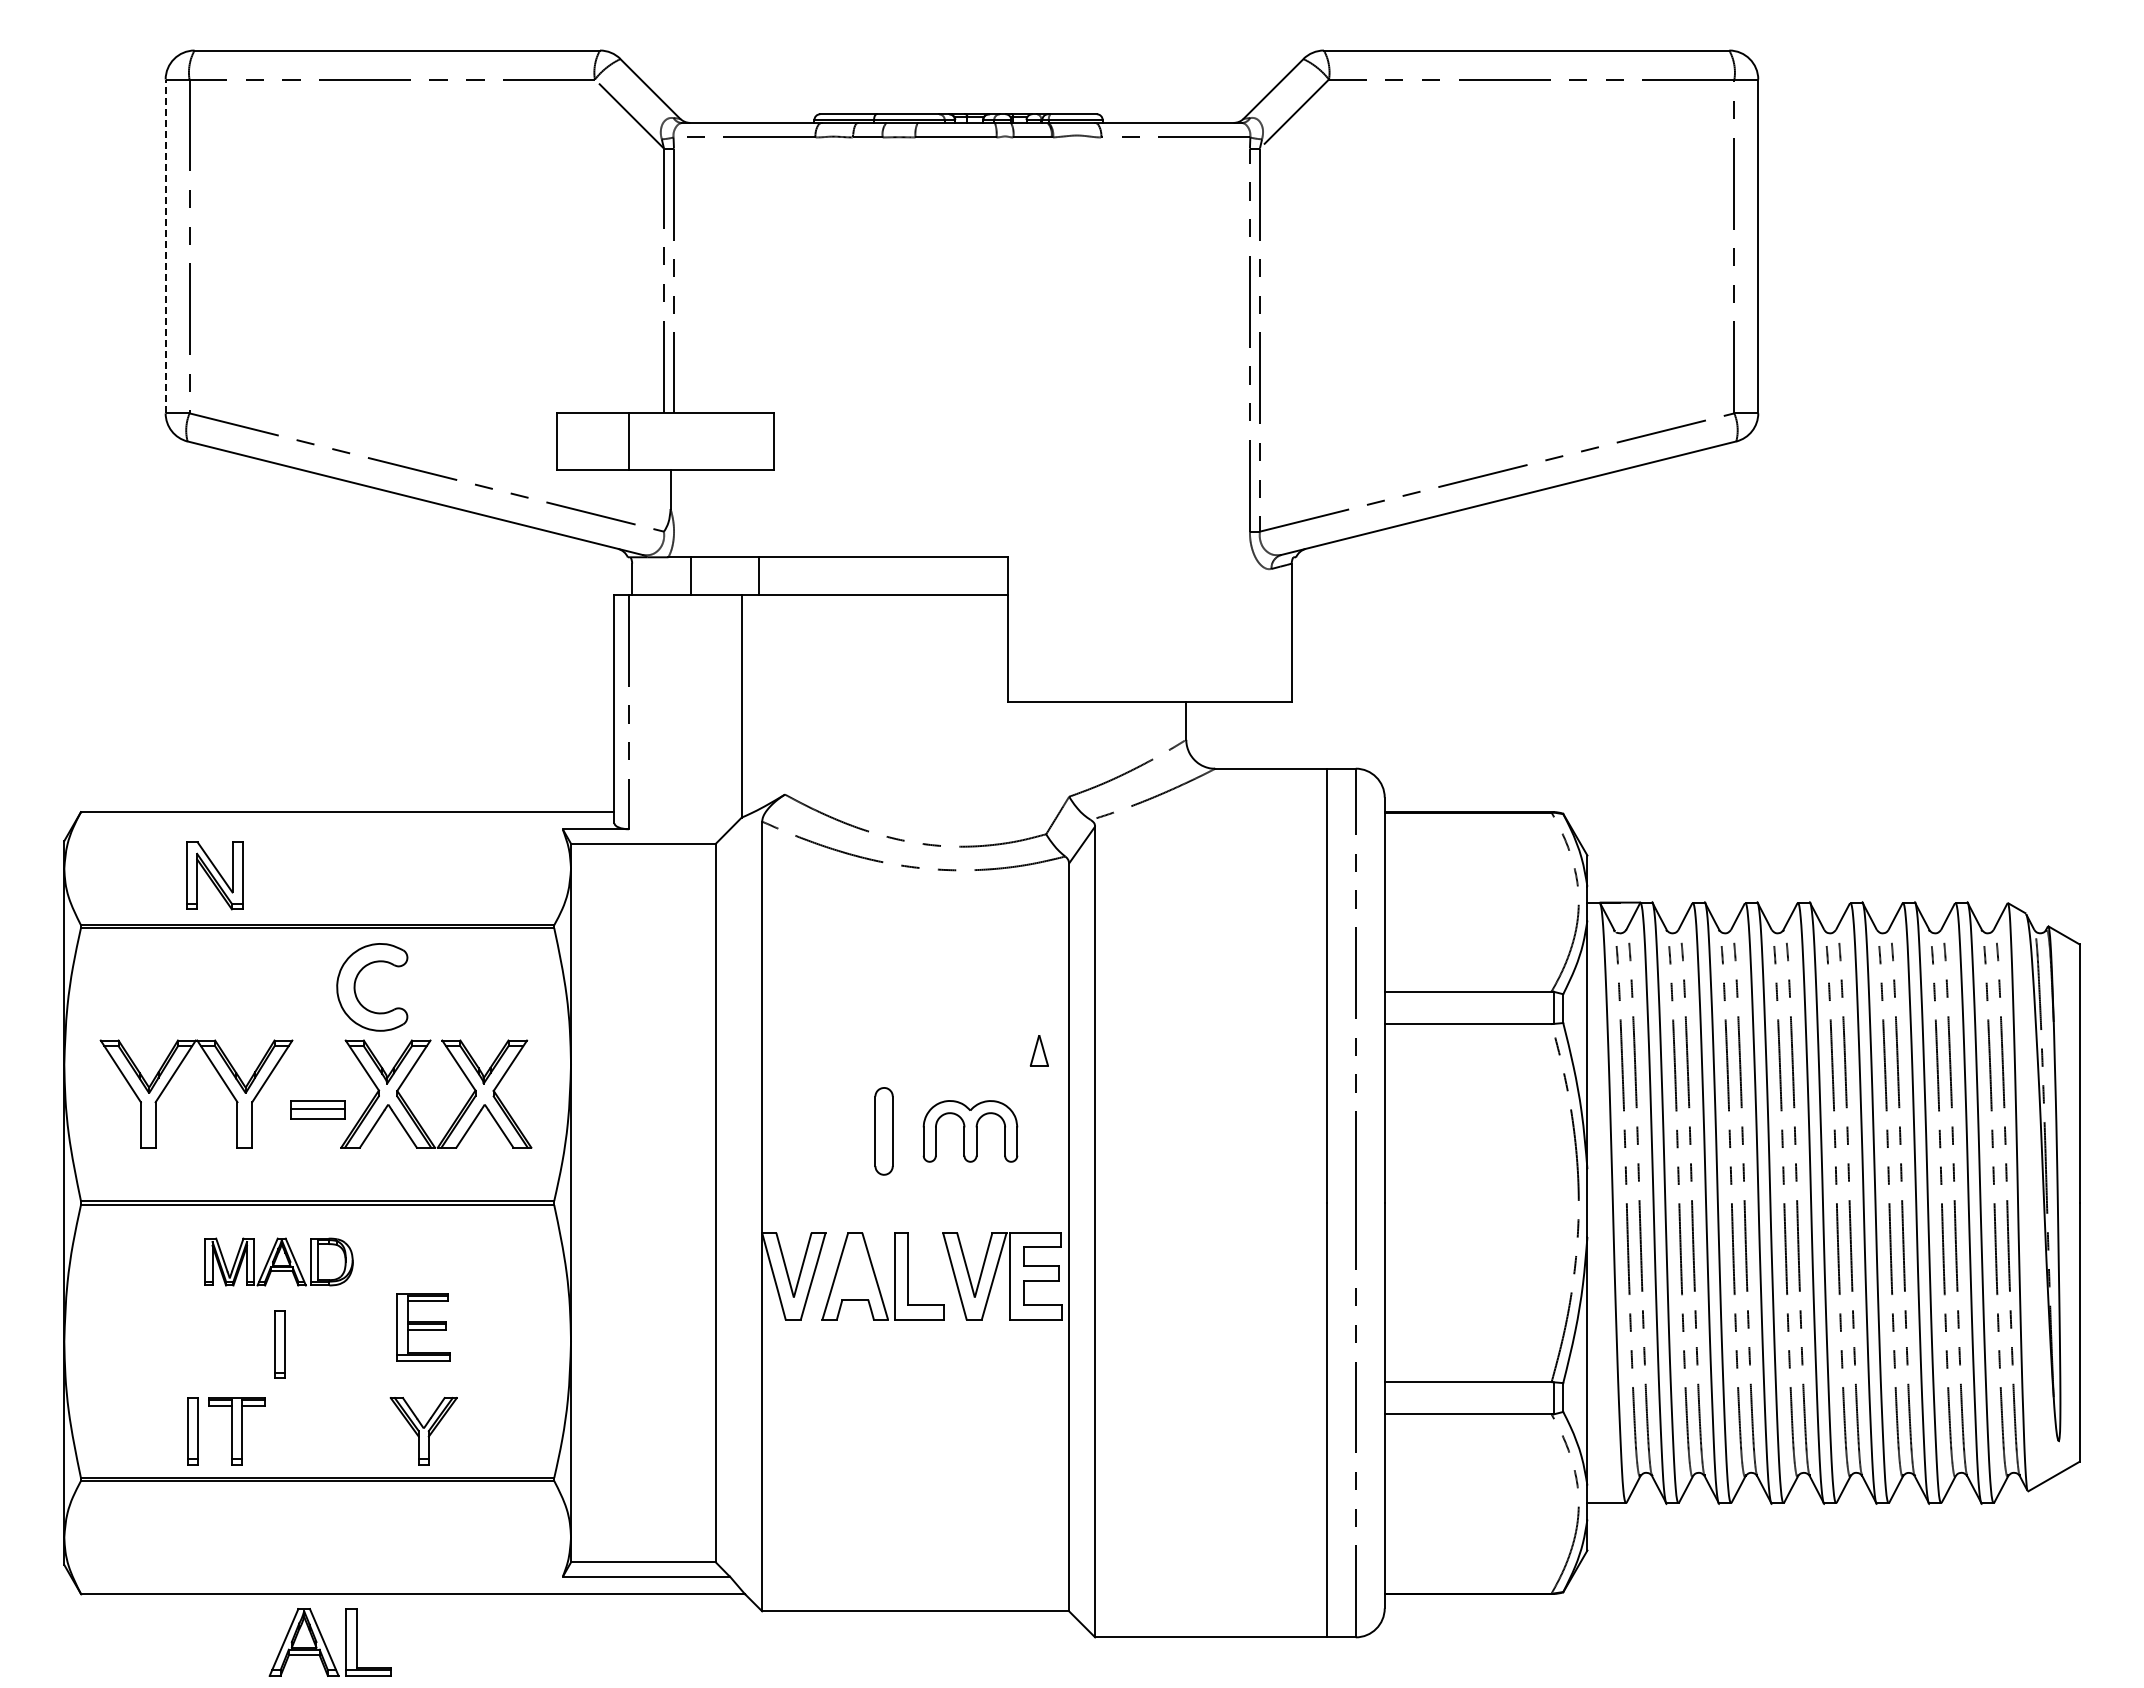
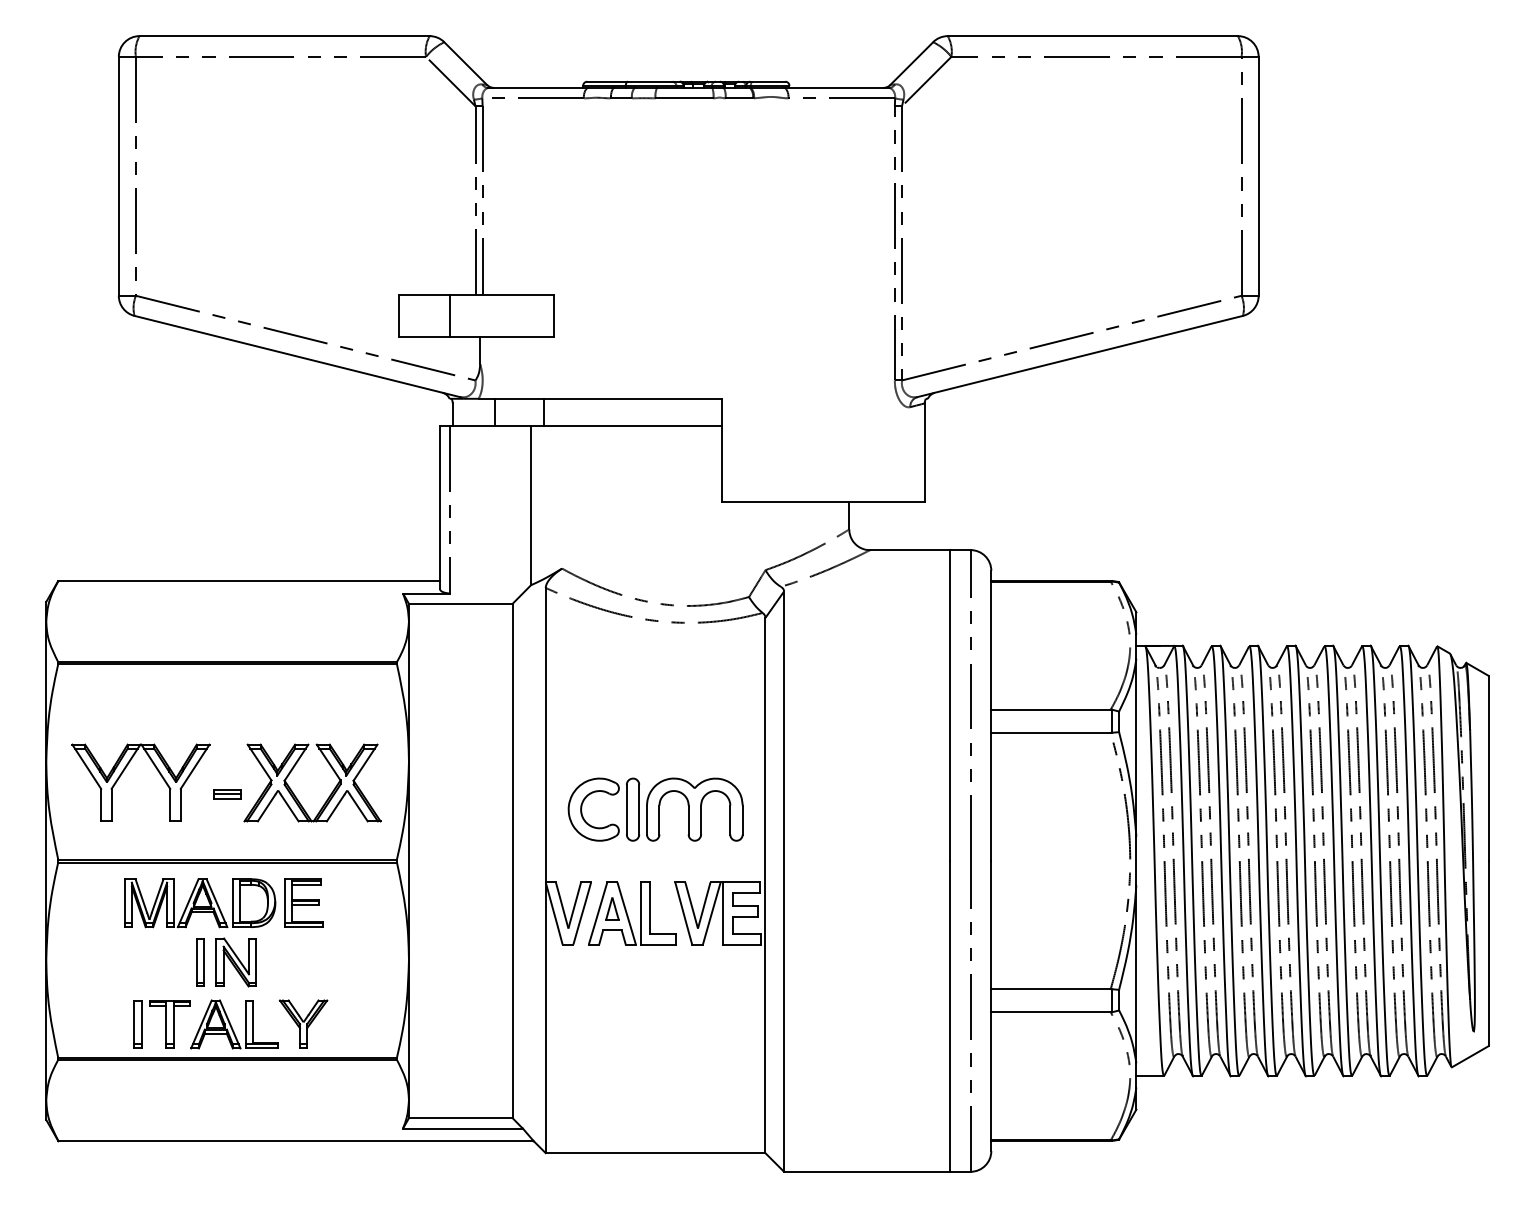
line: (165, 246) -> (118, 176), dashed -> solid
part: (214, 875) -> (236, 962), moved
part: (355, 987) -> (581, 809), moved
part: (1038, 1050) -> (611, 908), moved
part: (317, 1109) -> (227, 794), size x0.71
part: (970, 1131) -> (694, 809), size x1.43
part: (279, 1261) -> (200, 902), size x1.43
part: (423, 1327) -> (303, 903), moved
part: (329, 1642) -> (233, 1024), moved

